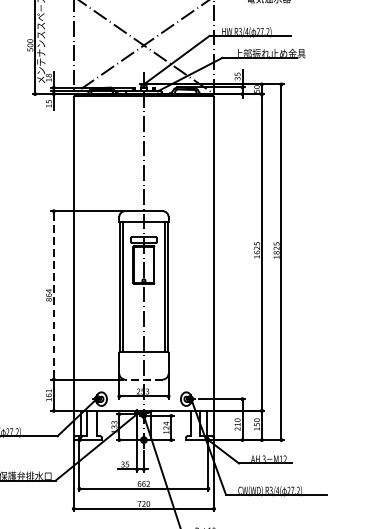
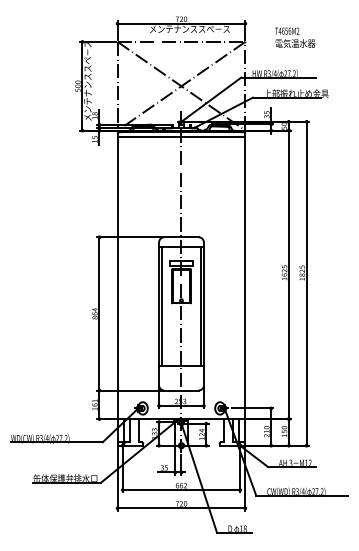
line: (143, 100) -> (181, 136), added
line: (53, 294) -> (99, 313), dashed -> solid
line: (143, 379) -> (181, 390), dashed -> solid

